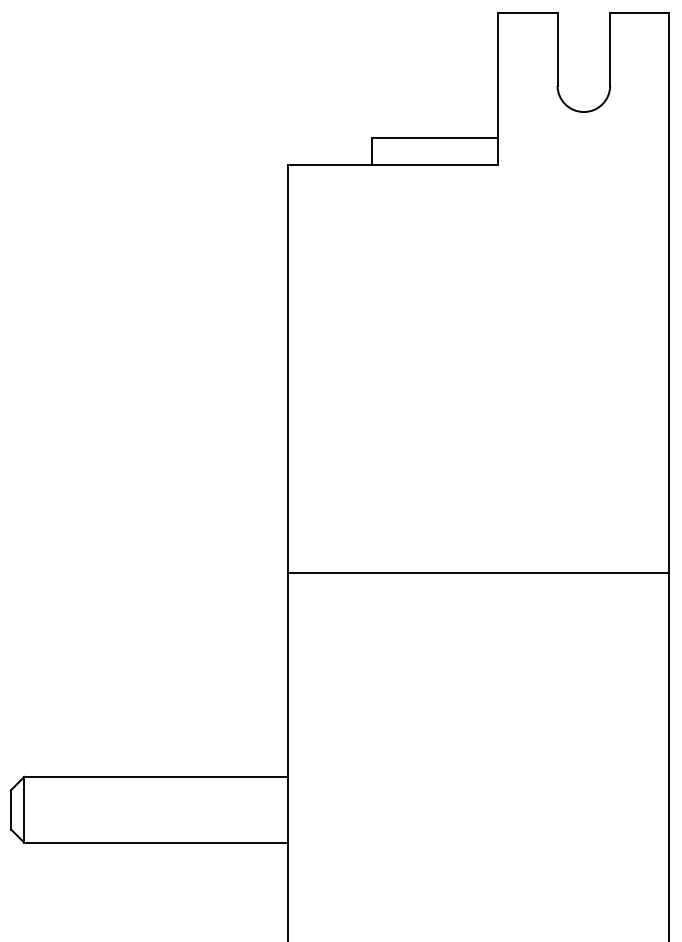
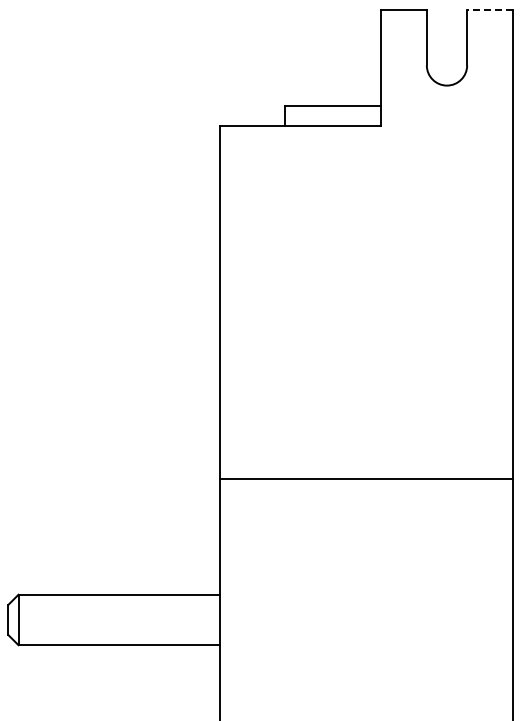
line: (639, 12) -> (489, 9), solid -> dashed
line: (478, 572) -> (366, 479), moved

